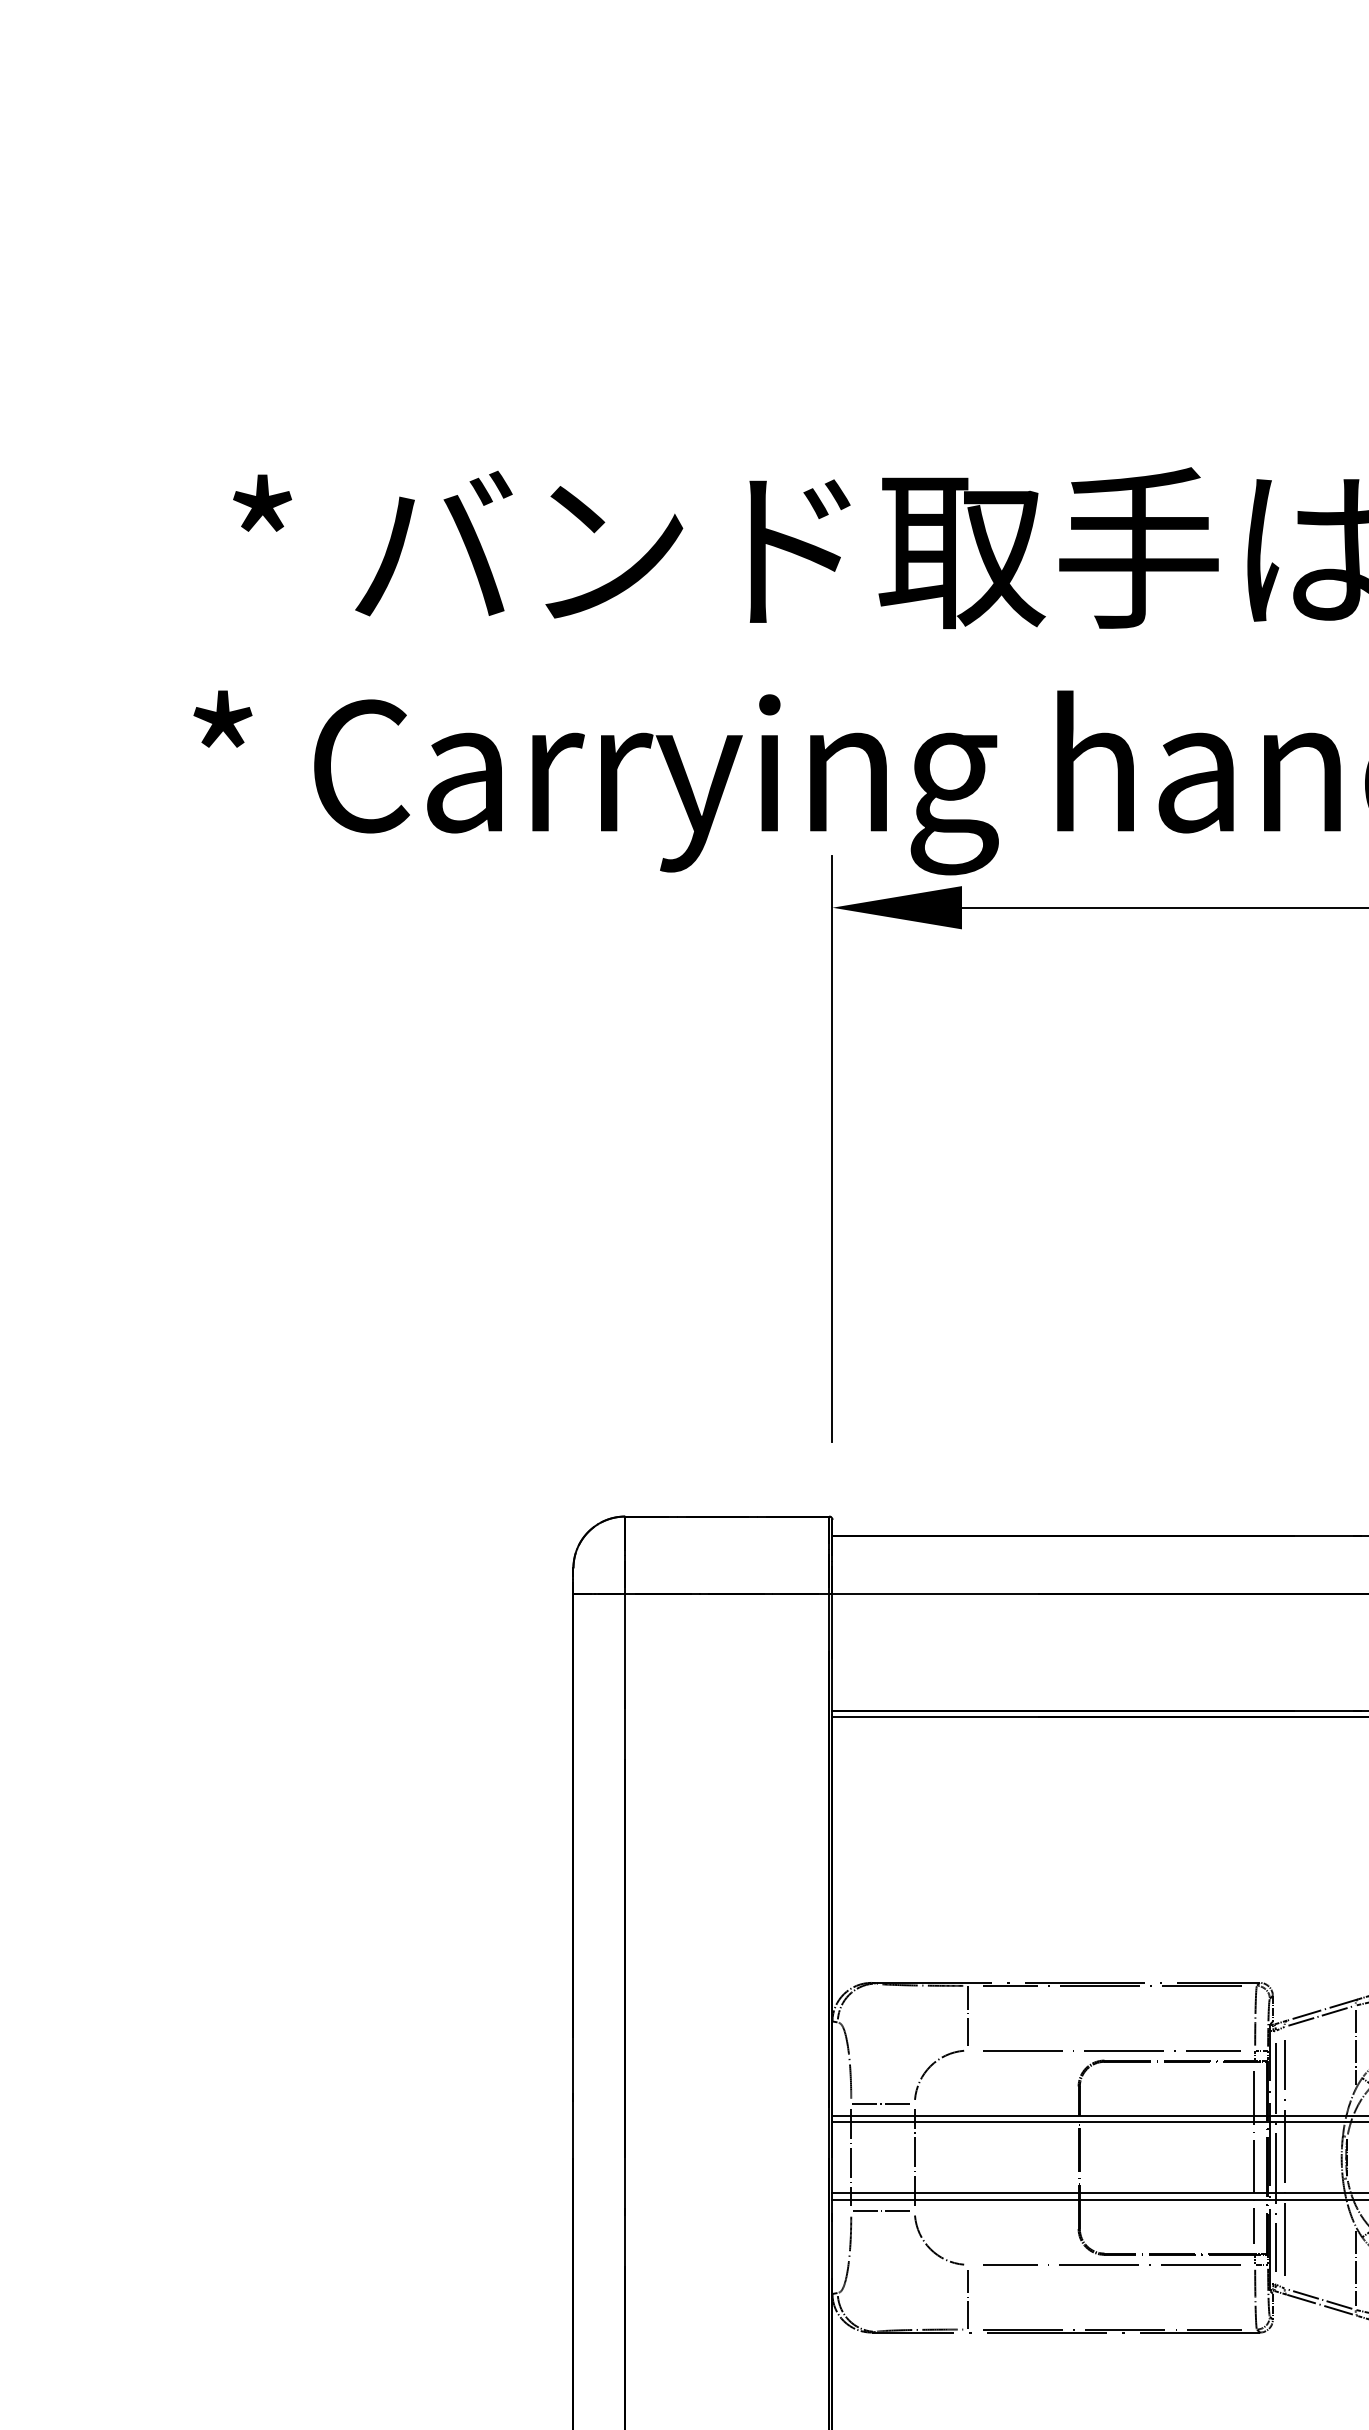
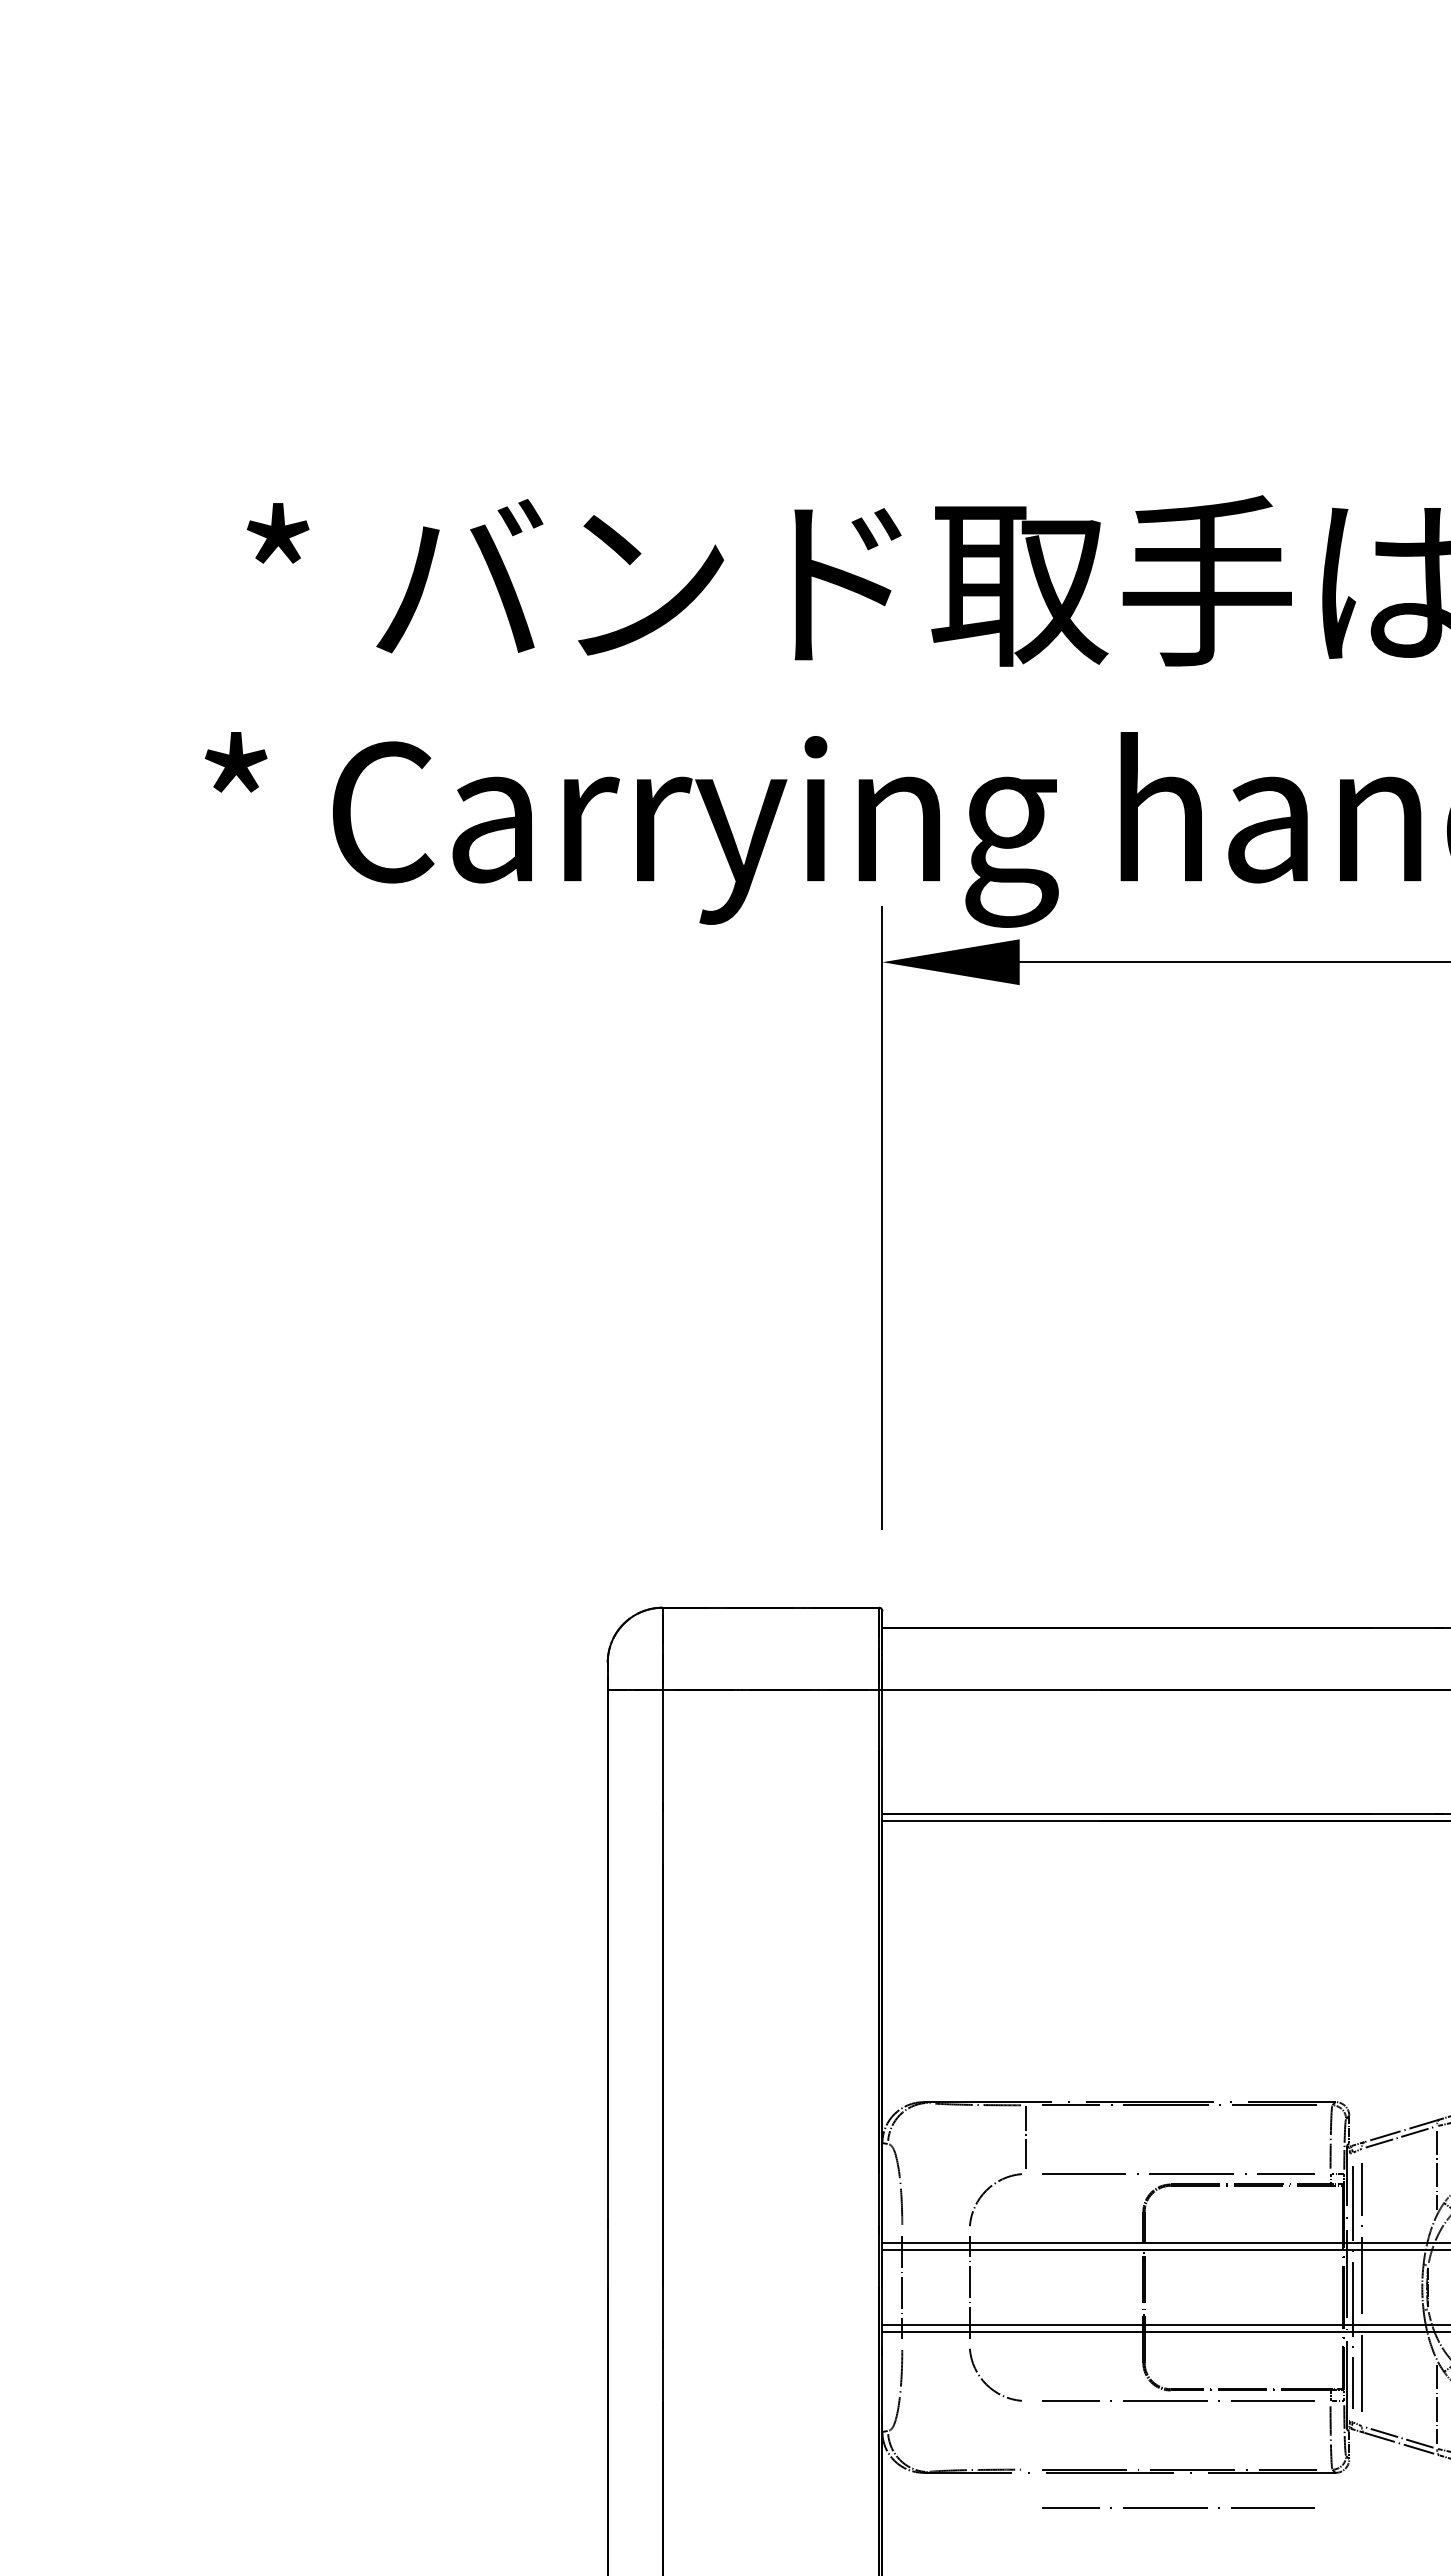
line: (880, 2103) -> (933, 2230), removed
line: (1254, 2157) -> (1329, 2287), removed
line: (880, 2211) -> (933, 2344), removed
line: (968, 2299) -> (1026, 2437), removed
line: (1111, 2365) -> (1178, 2507), added

